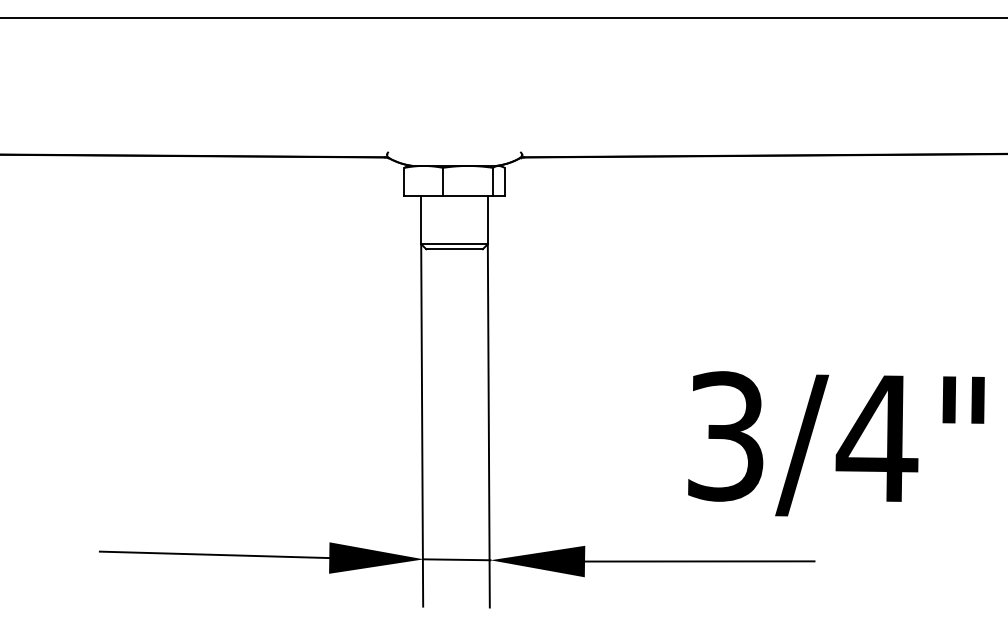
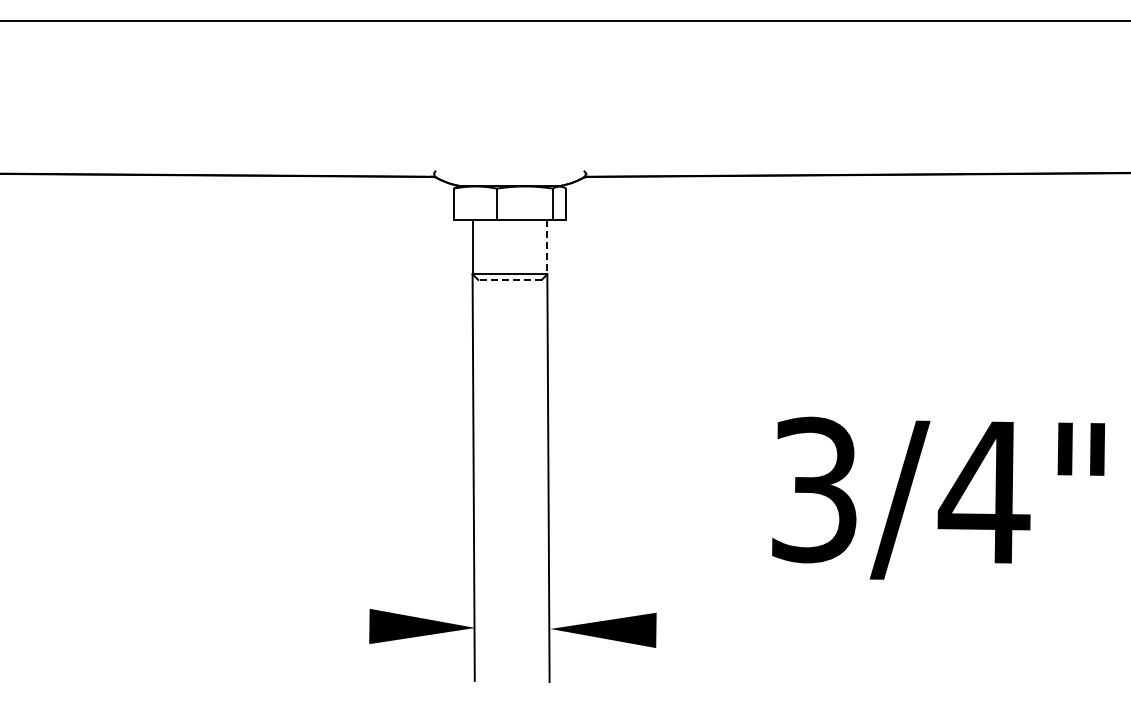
line: (487, 220) -> (547, 247), solid -> dashed
line: (454, 248) -> (509, 279), solid -> dashed
line: (214, 554) -> (240, 622), removed
line: (456, 558) -> (512, 627), removed
line: (699, 561) -> (784, 630), removed

